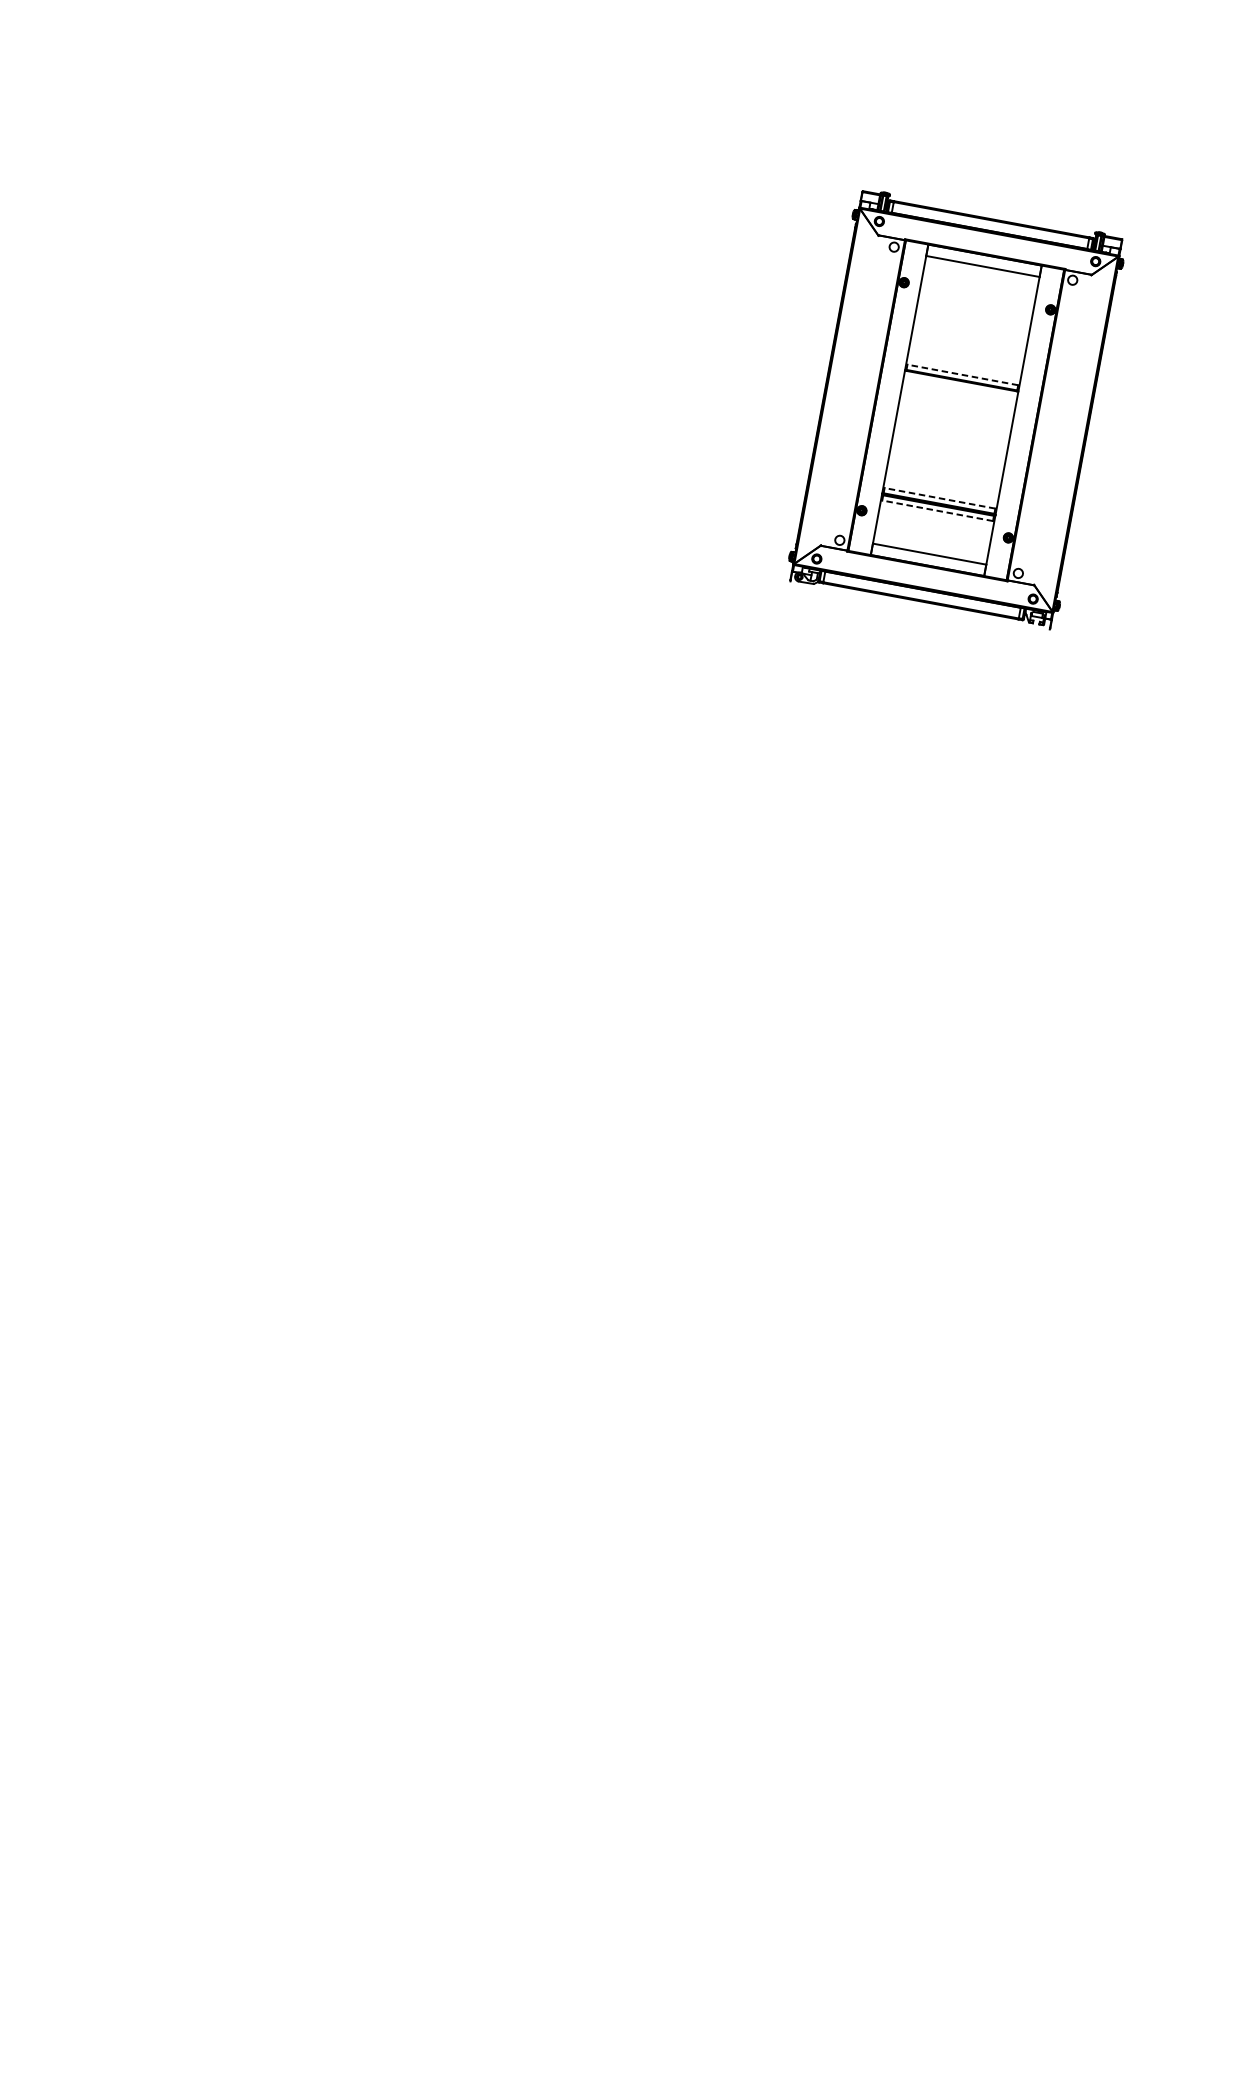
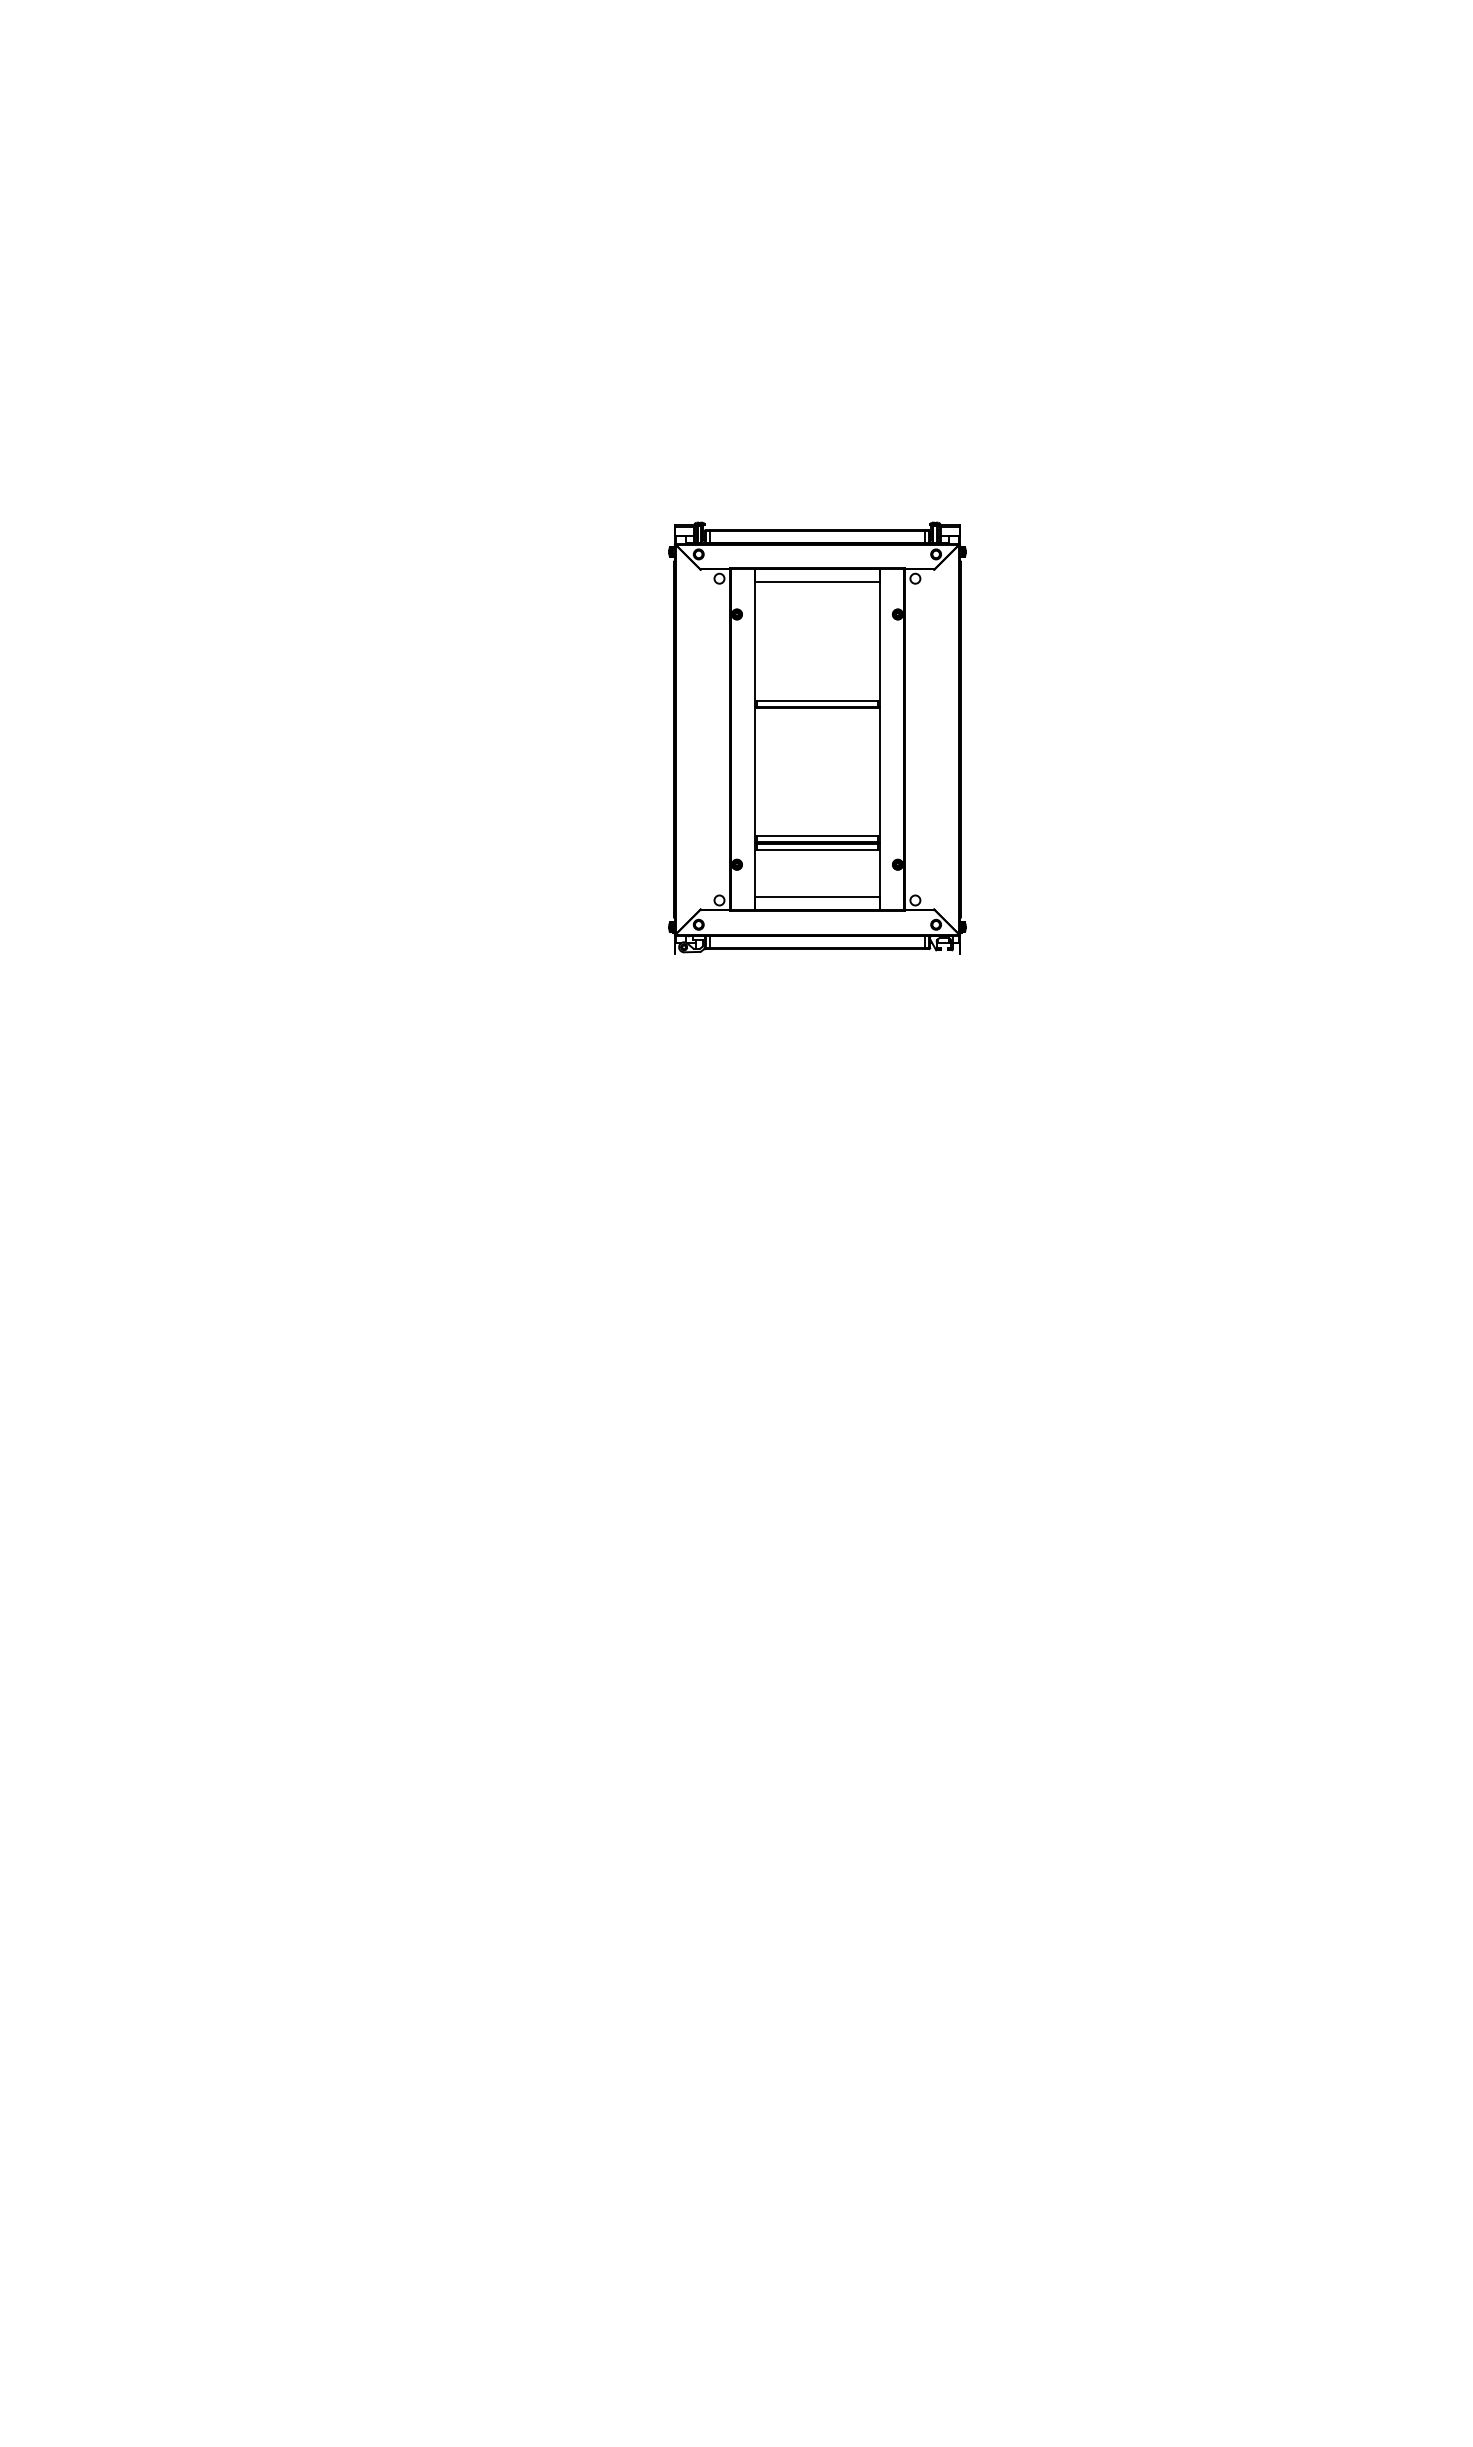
line: (962, 374) -> (817, 700), dashed -> solid
line: (939, 498) -> (817, 836), dashed -> solid
line: (937, 510) -> (817, 849), dashed -> solid

